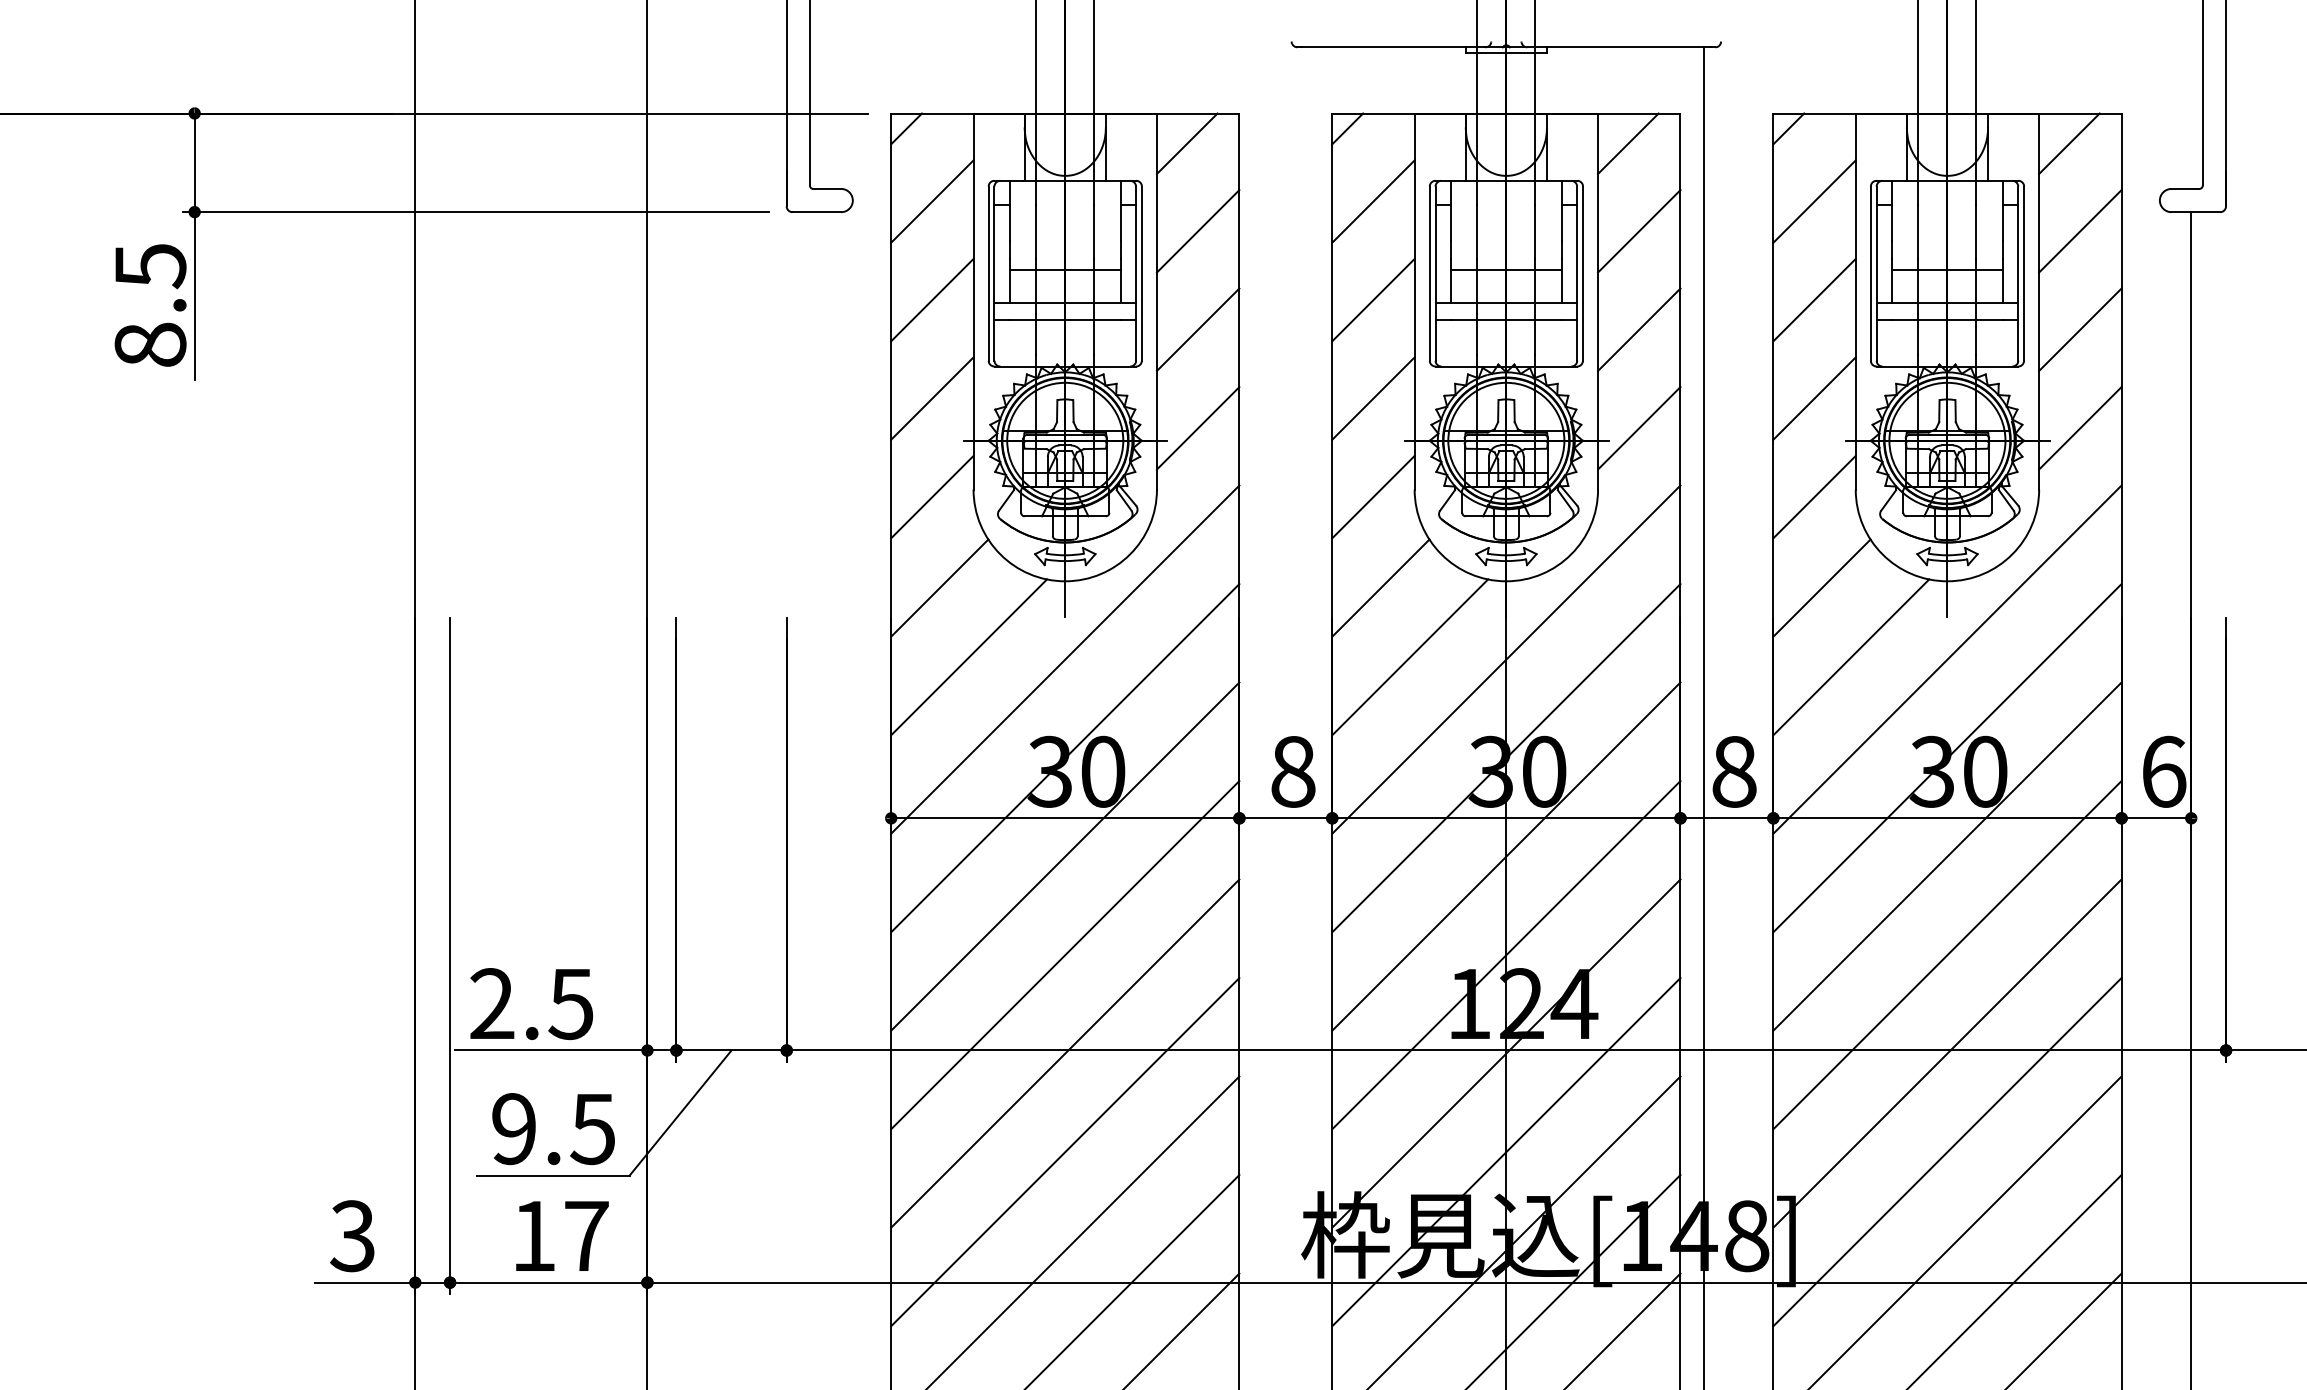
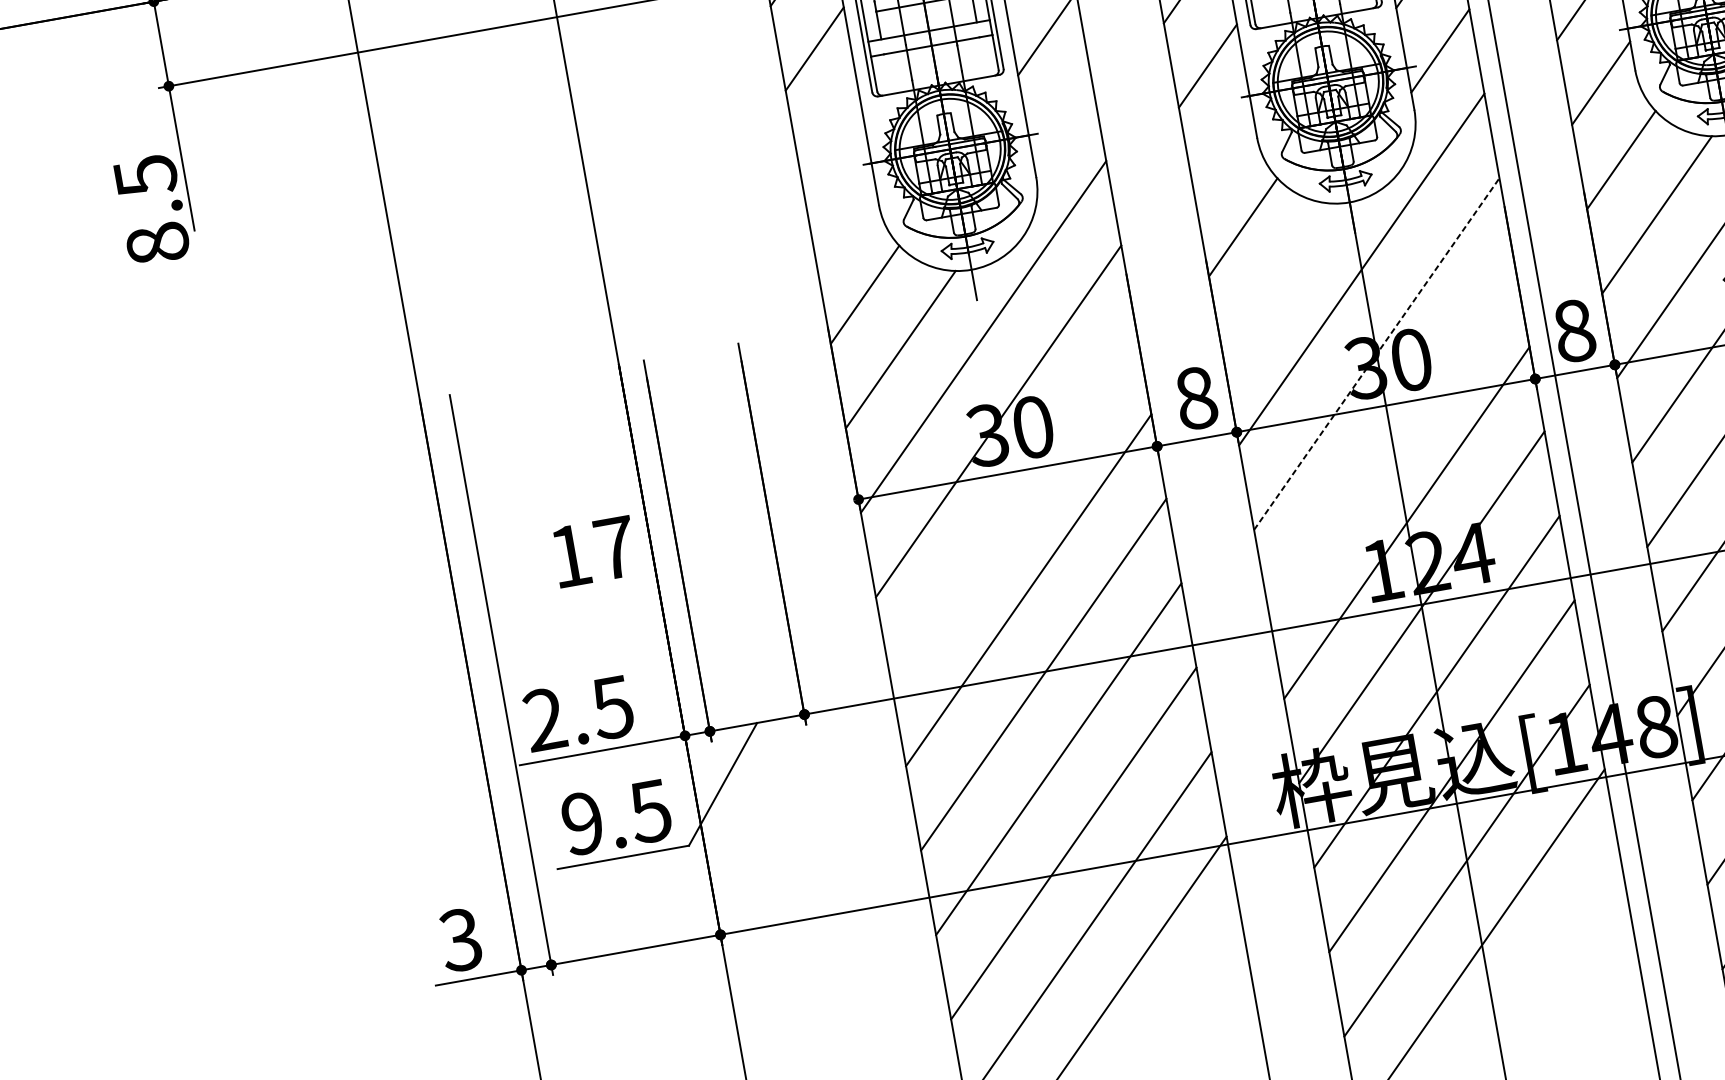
text: (150, 305) -> (151, 209), moved
line: (932, 398) -> (829, 133), removed
line: (1197, 428) -> (1061, 118), removed
line: (932, 496) -> (844, 217), removed
line: (1373, 496) -> (1222, 150), removed
line: (1410, 657) -> (1279, 282), removed
line: (1506, 757) -> (1376, 353), solid -> dashed
line: (1065, 856) -> (1013, 505), removed
line: (1506, 856) -> (1391, 438), removed
text: (562, 1235) -> (594, 551), moved

